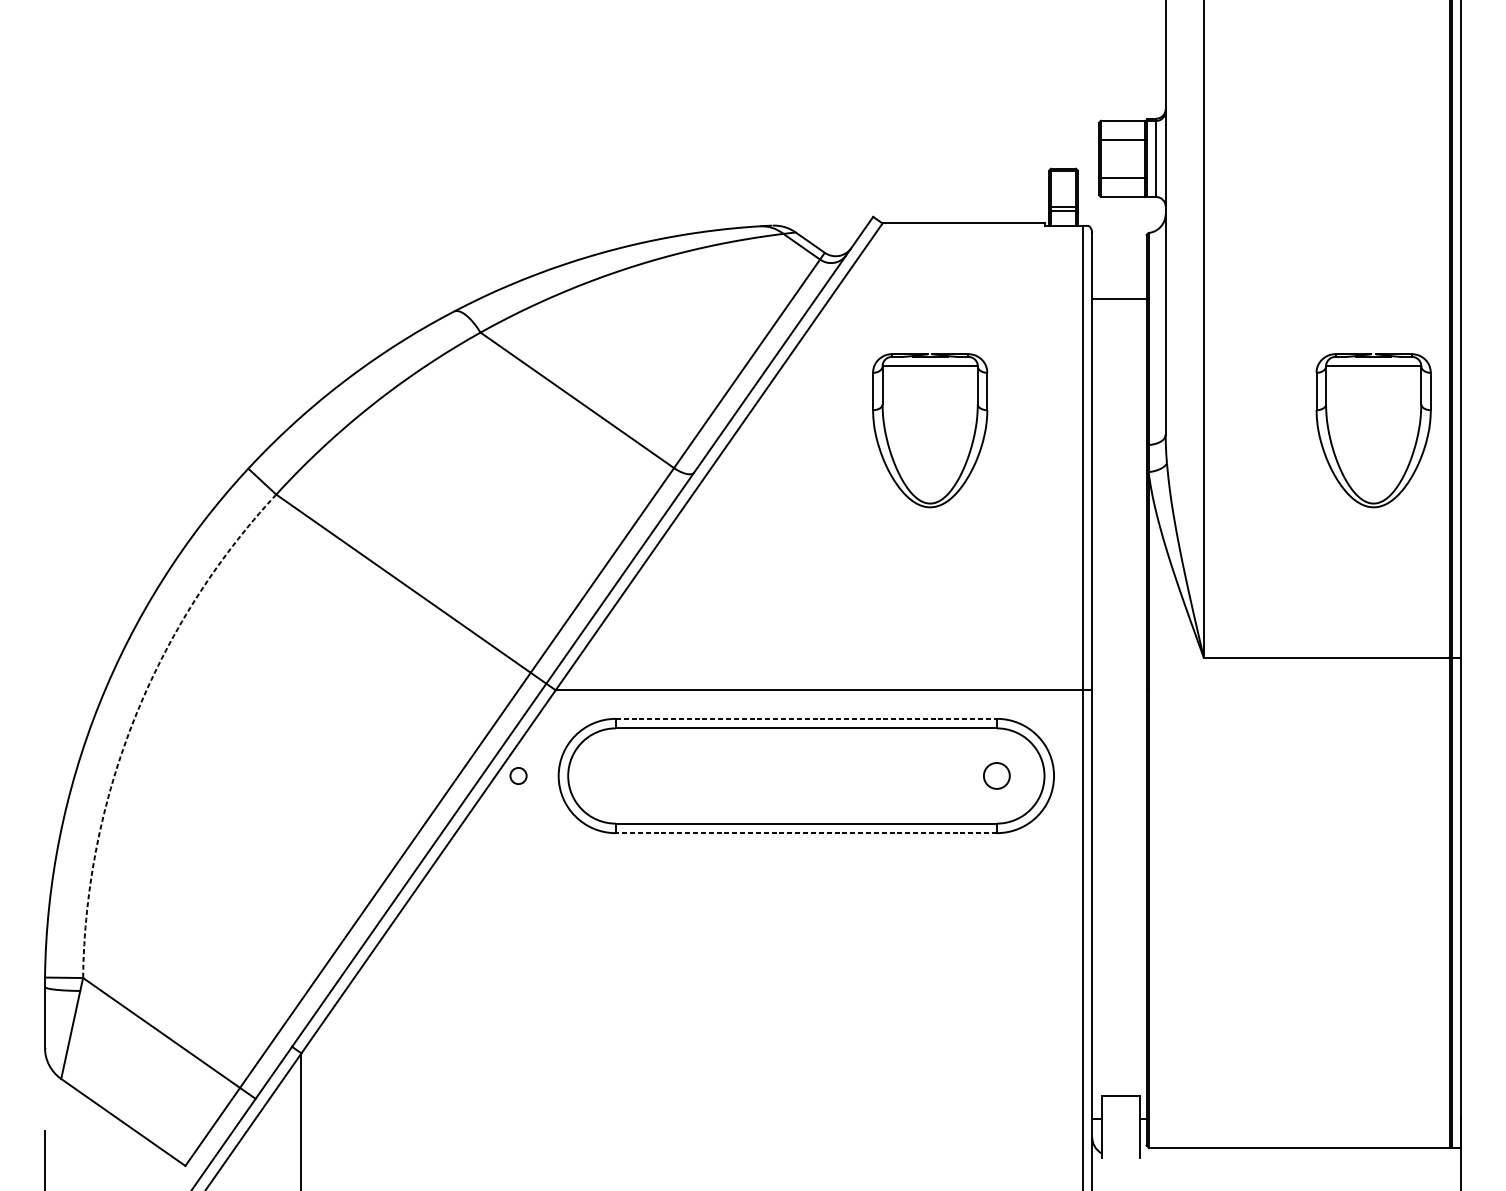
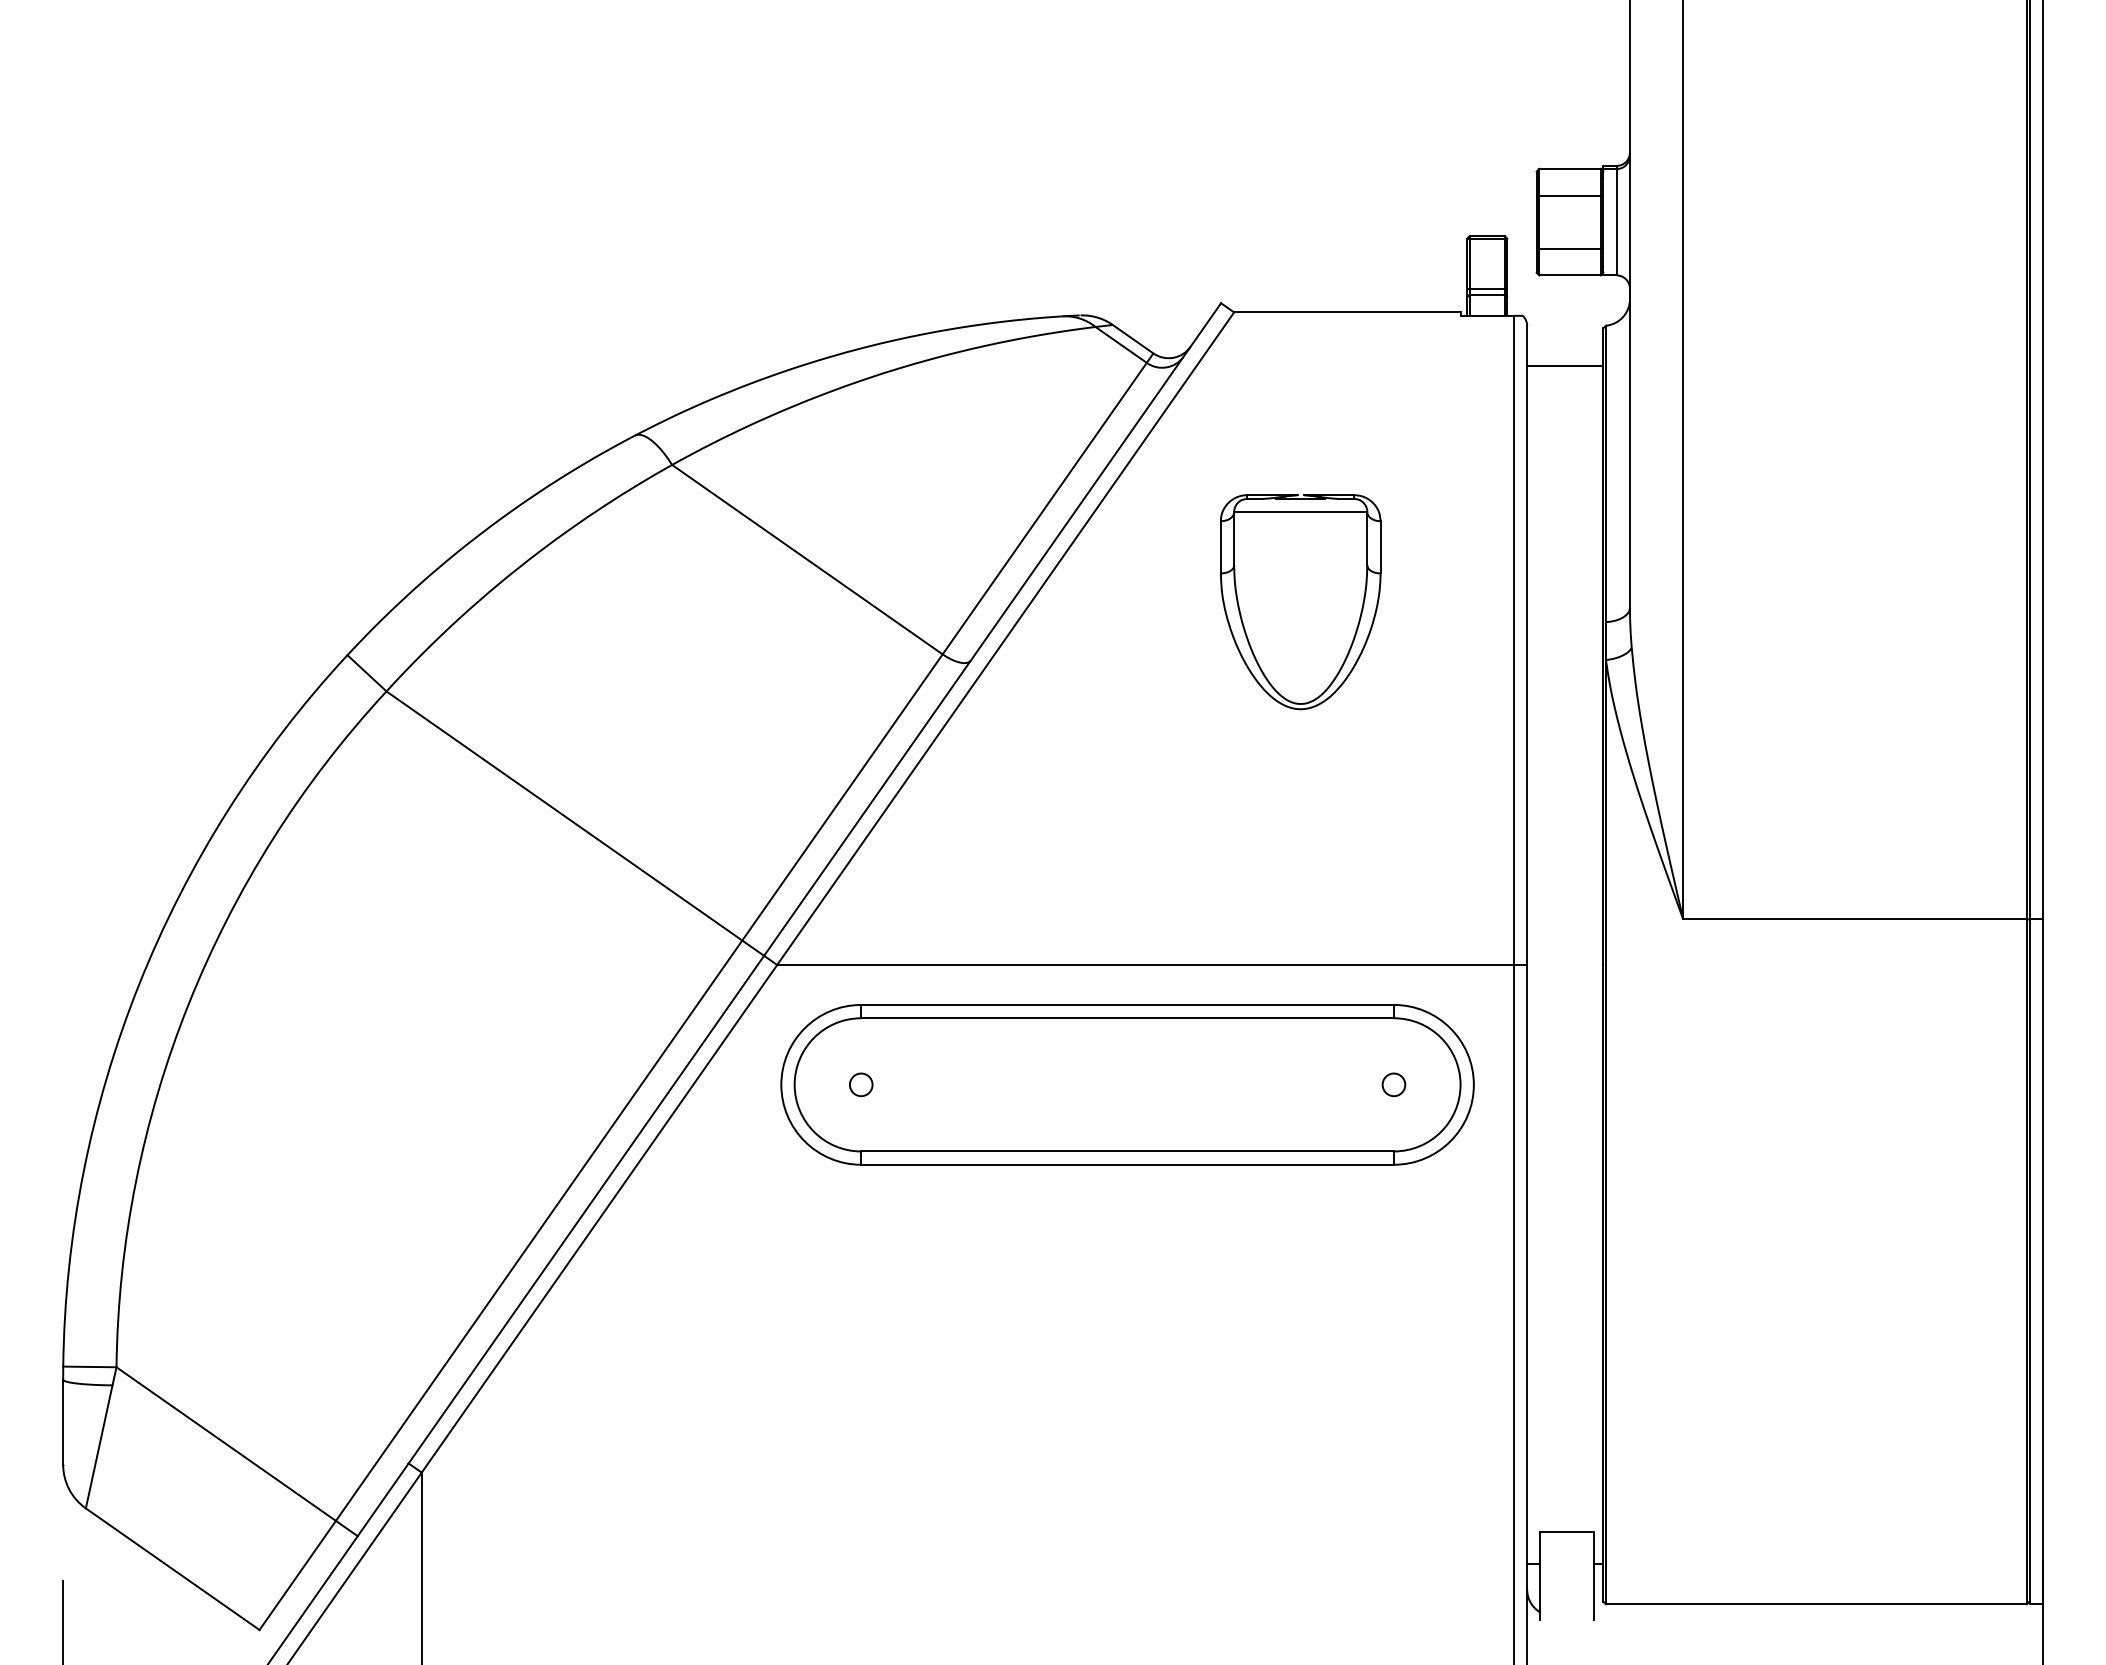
line: (1119, 298) -> (1565, 365), moved
part: (1373, 430) -> (1920, 602), removed
arc: (134, 718) -> (188, 1004), dashed -> solid
line: (807, 718) -> (1128, 1004), dashed -> solid
circle: (518, 775) -> (861, 1084), moved
circle: (996, 775) -> (1393, 1084), size x0.62
line: (806, 832) -> (1127, 1164), dashed -> solid

